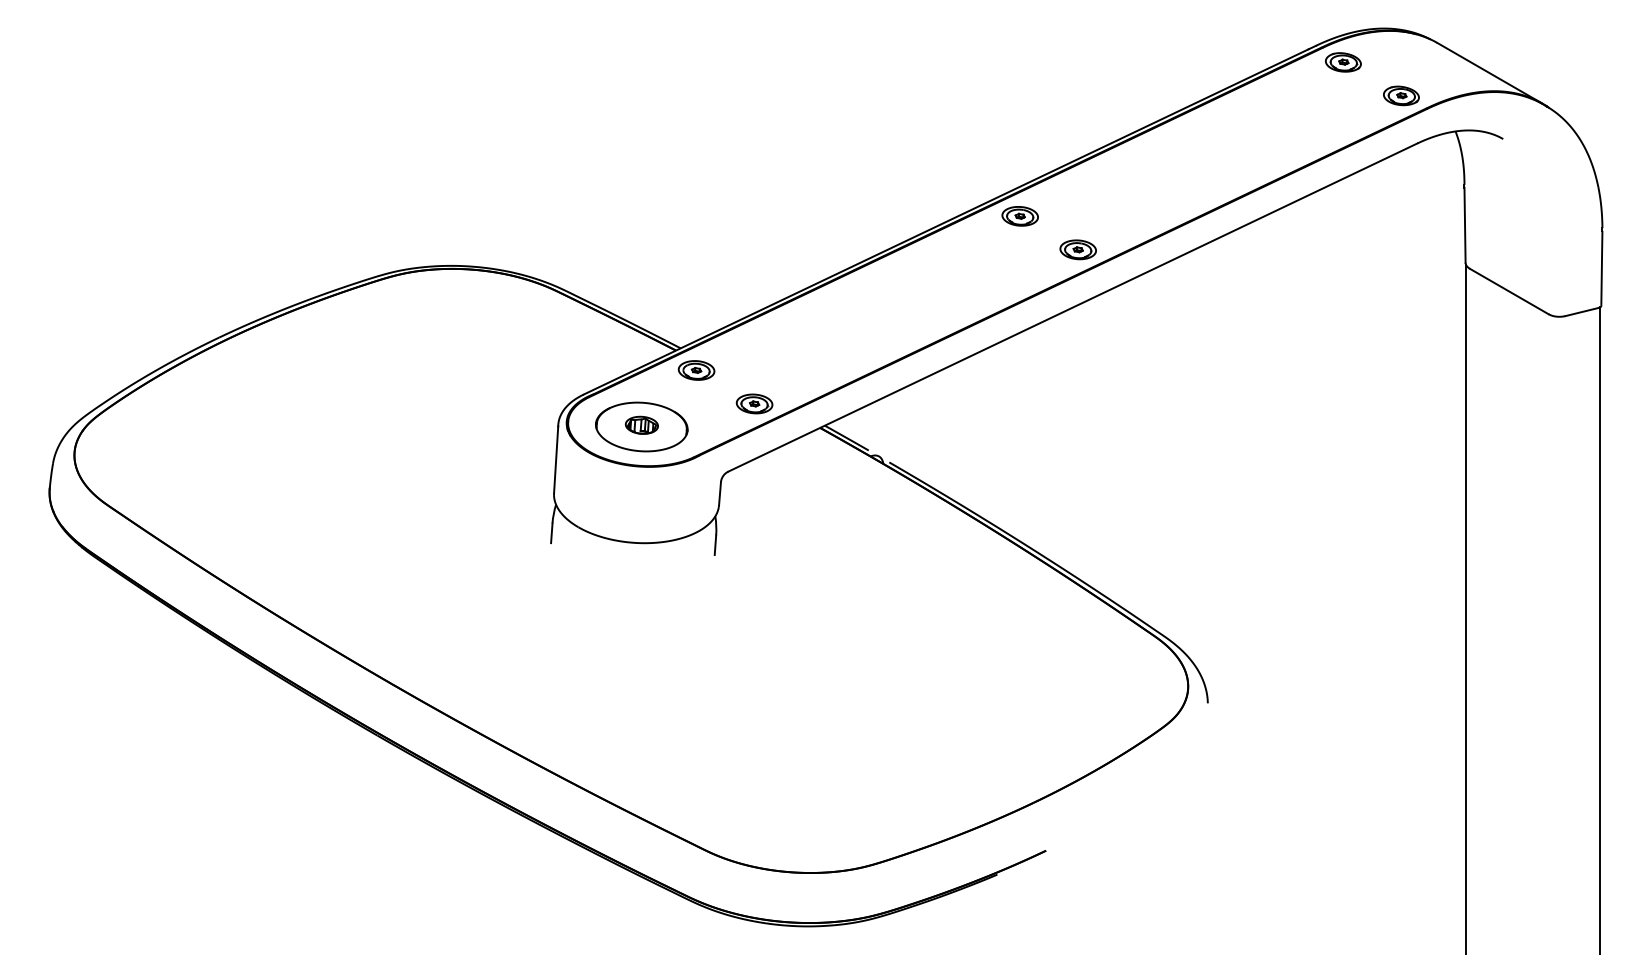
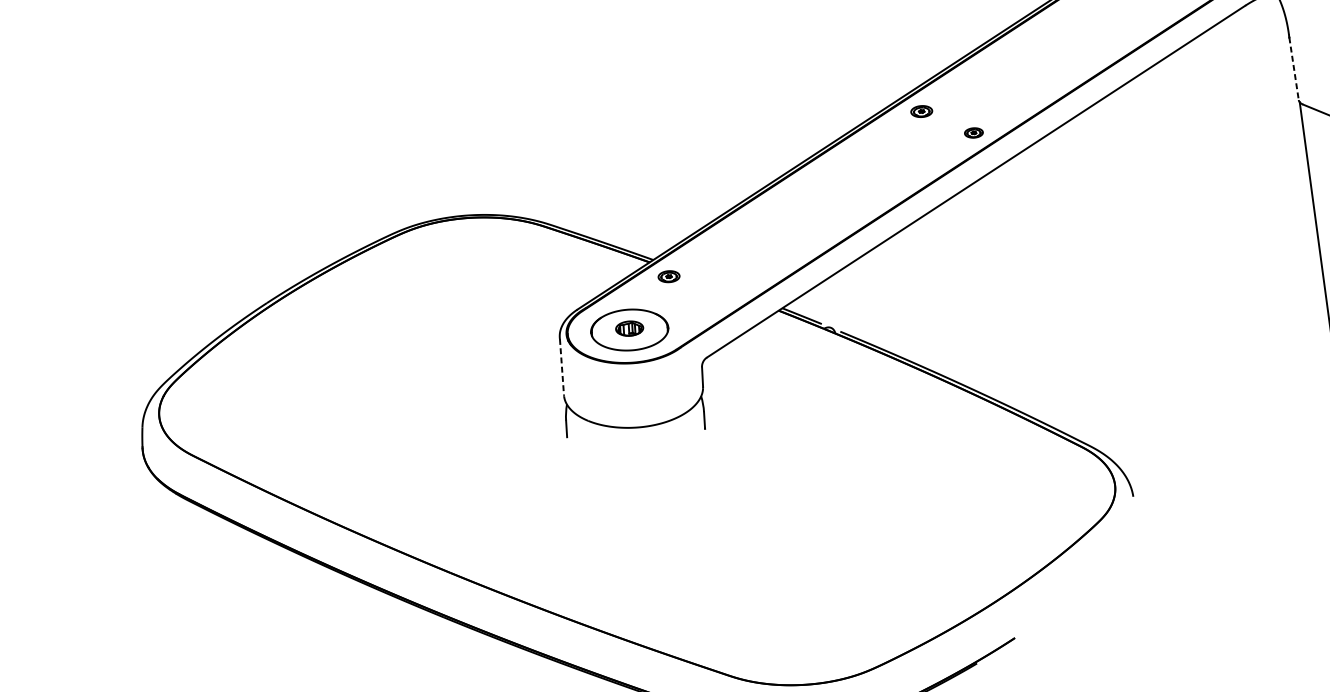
part: (1019, 216) -> (921, 111), size x0.7
line: (1465, 225) -> (1294, 68), solid -> dashed
part: (1077, 249) -> (973, 132), size x0.6
part: (696, 370) -> (669, 276), size x0.7
part: (754, 403) -> (721, 297), removed
line: (556, 460) -> (562, 367), solid -> dashed

